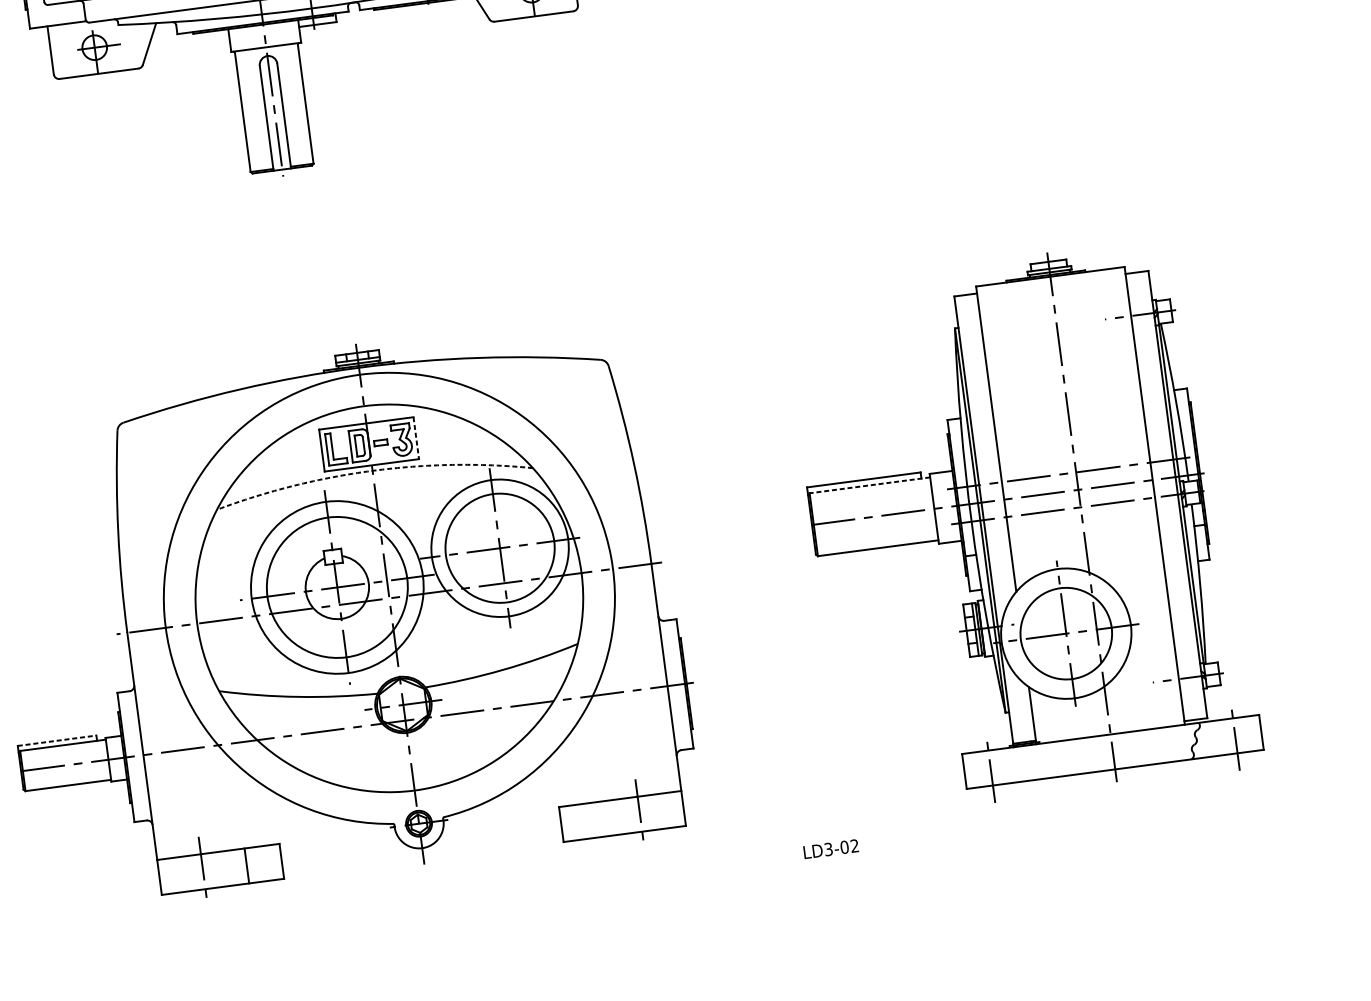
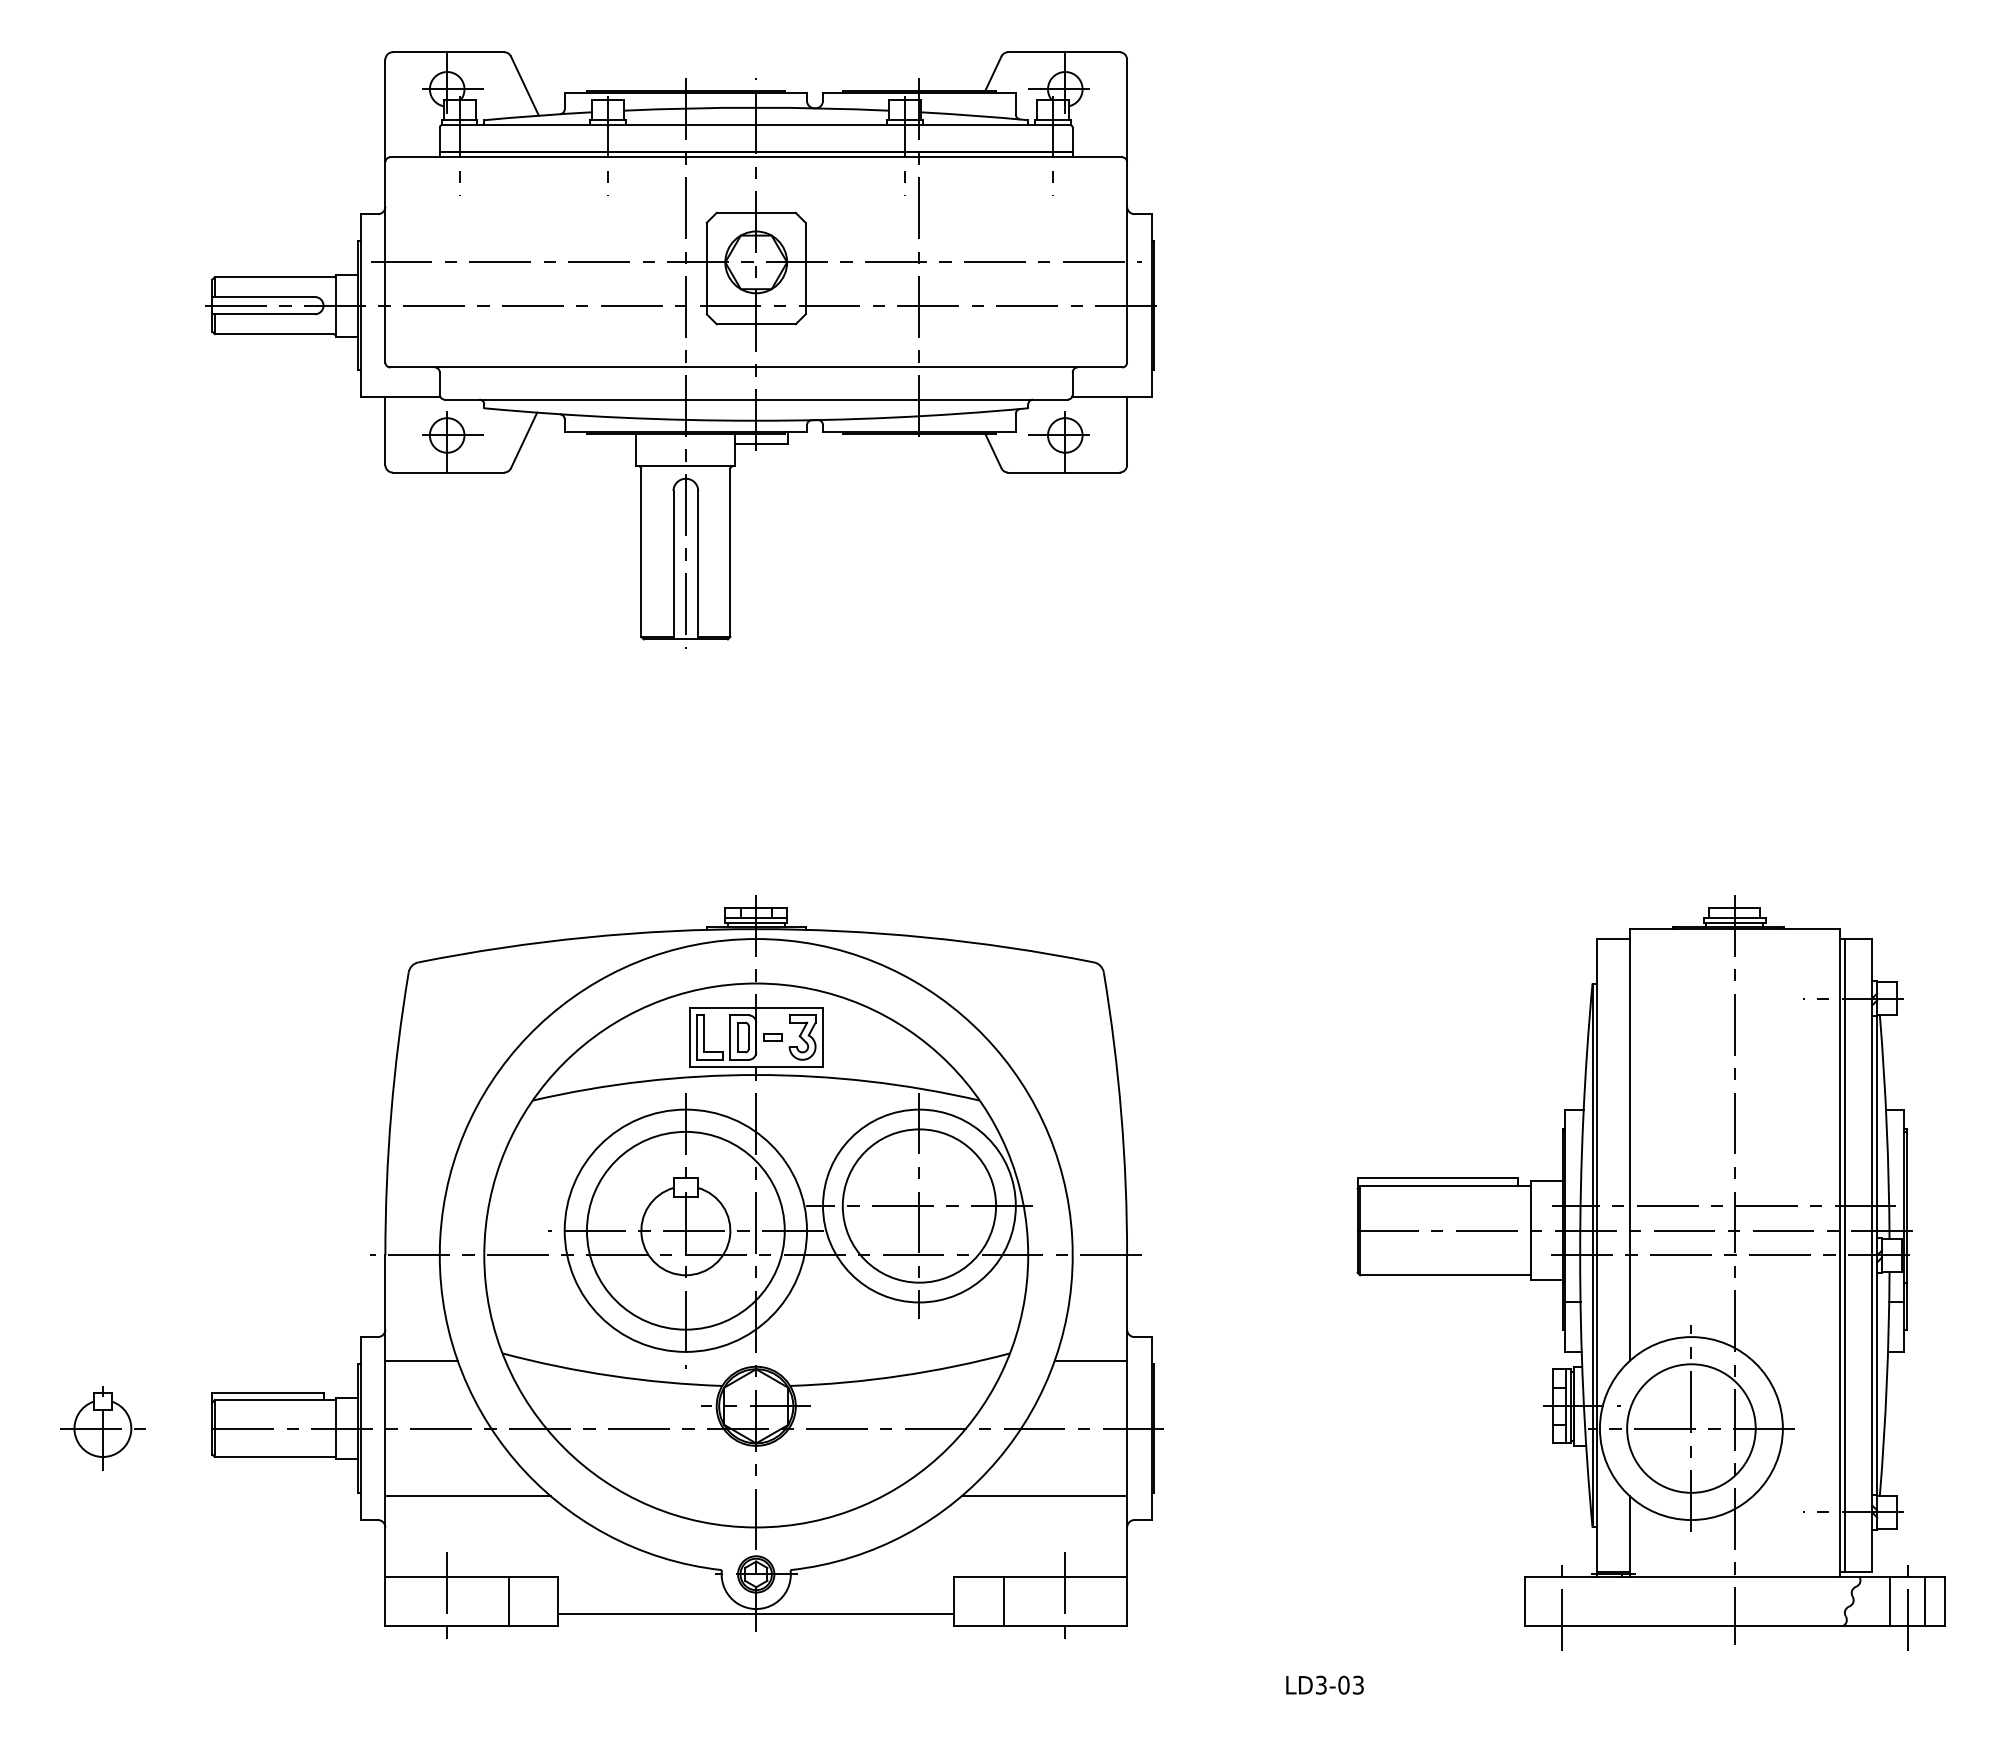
line: (416, 438) -> (823, 1037), dashed -> solid
arc: (372, 471) -> (756, 1075), dashed -> solid
line: (869, 485) -> (1444, 1186), dashed -> solid
line: (1158, 497) -> (1844, 1255), added
line: (635, 642) -> (1090, 1361), added
line: (162, 704) -> (421, 1361), added
line: (1247, 734) -> (1925, 1601), added
line: (1223, 737) -> (1890, 1601), added
line: (56, 740) -> (267, 1392), dashed -> solid
line: (615, 741) -> (1044, 1496), added
line: (207, 795) -> (467, 1496), added
line: (596, 819) -> (1003, 1601), added
text: (854, 846) -> (1358, 1685), LD3-02 -> LD3-03
line: (422, 851) -> (756, 1613), added

